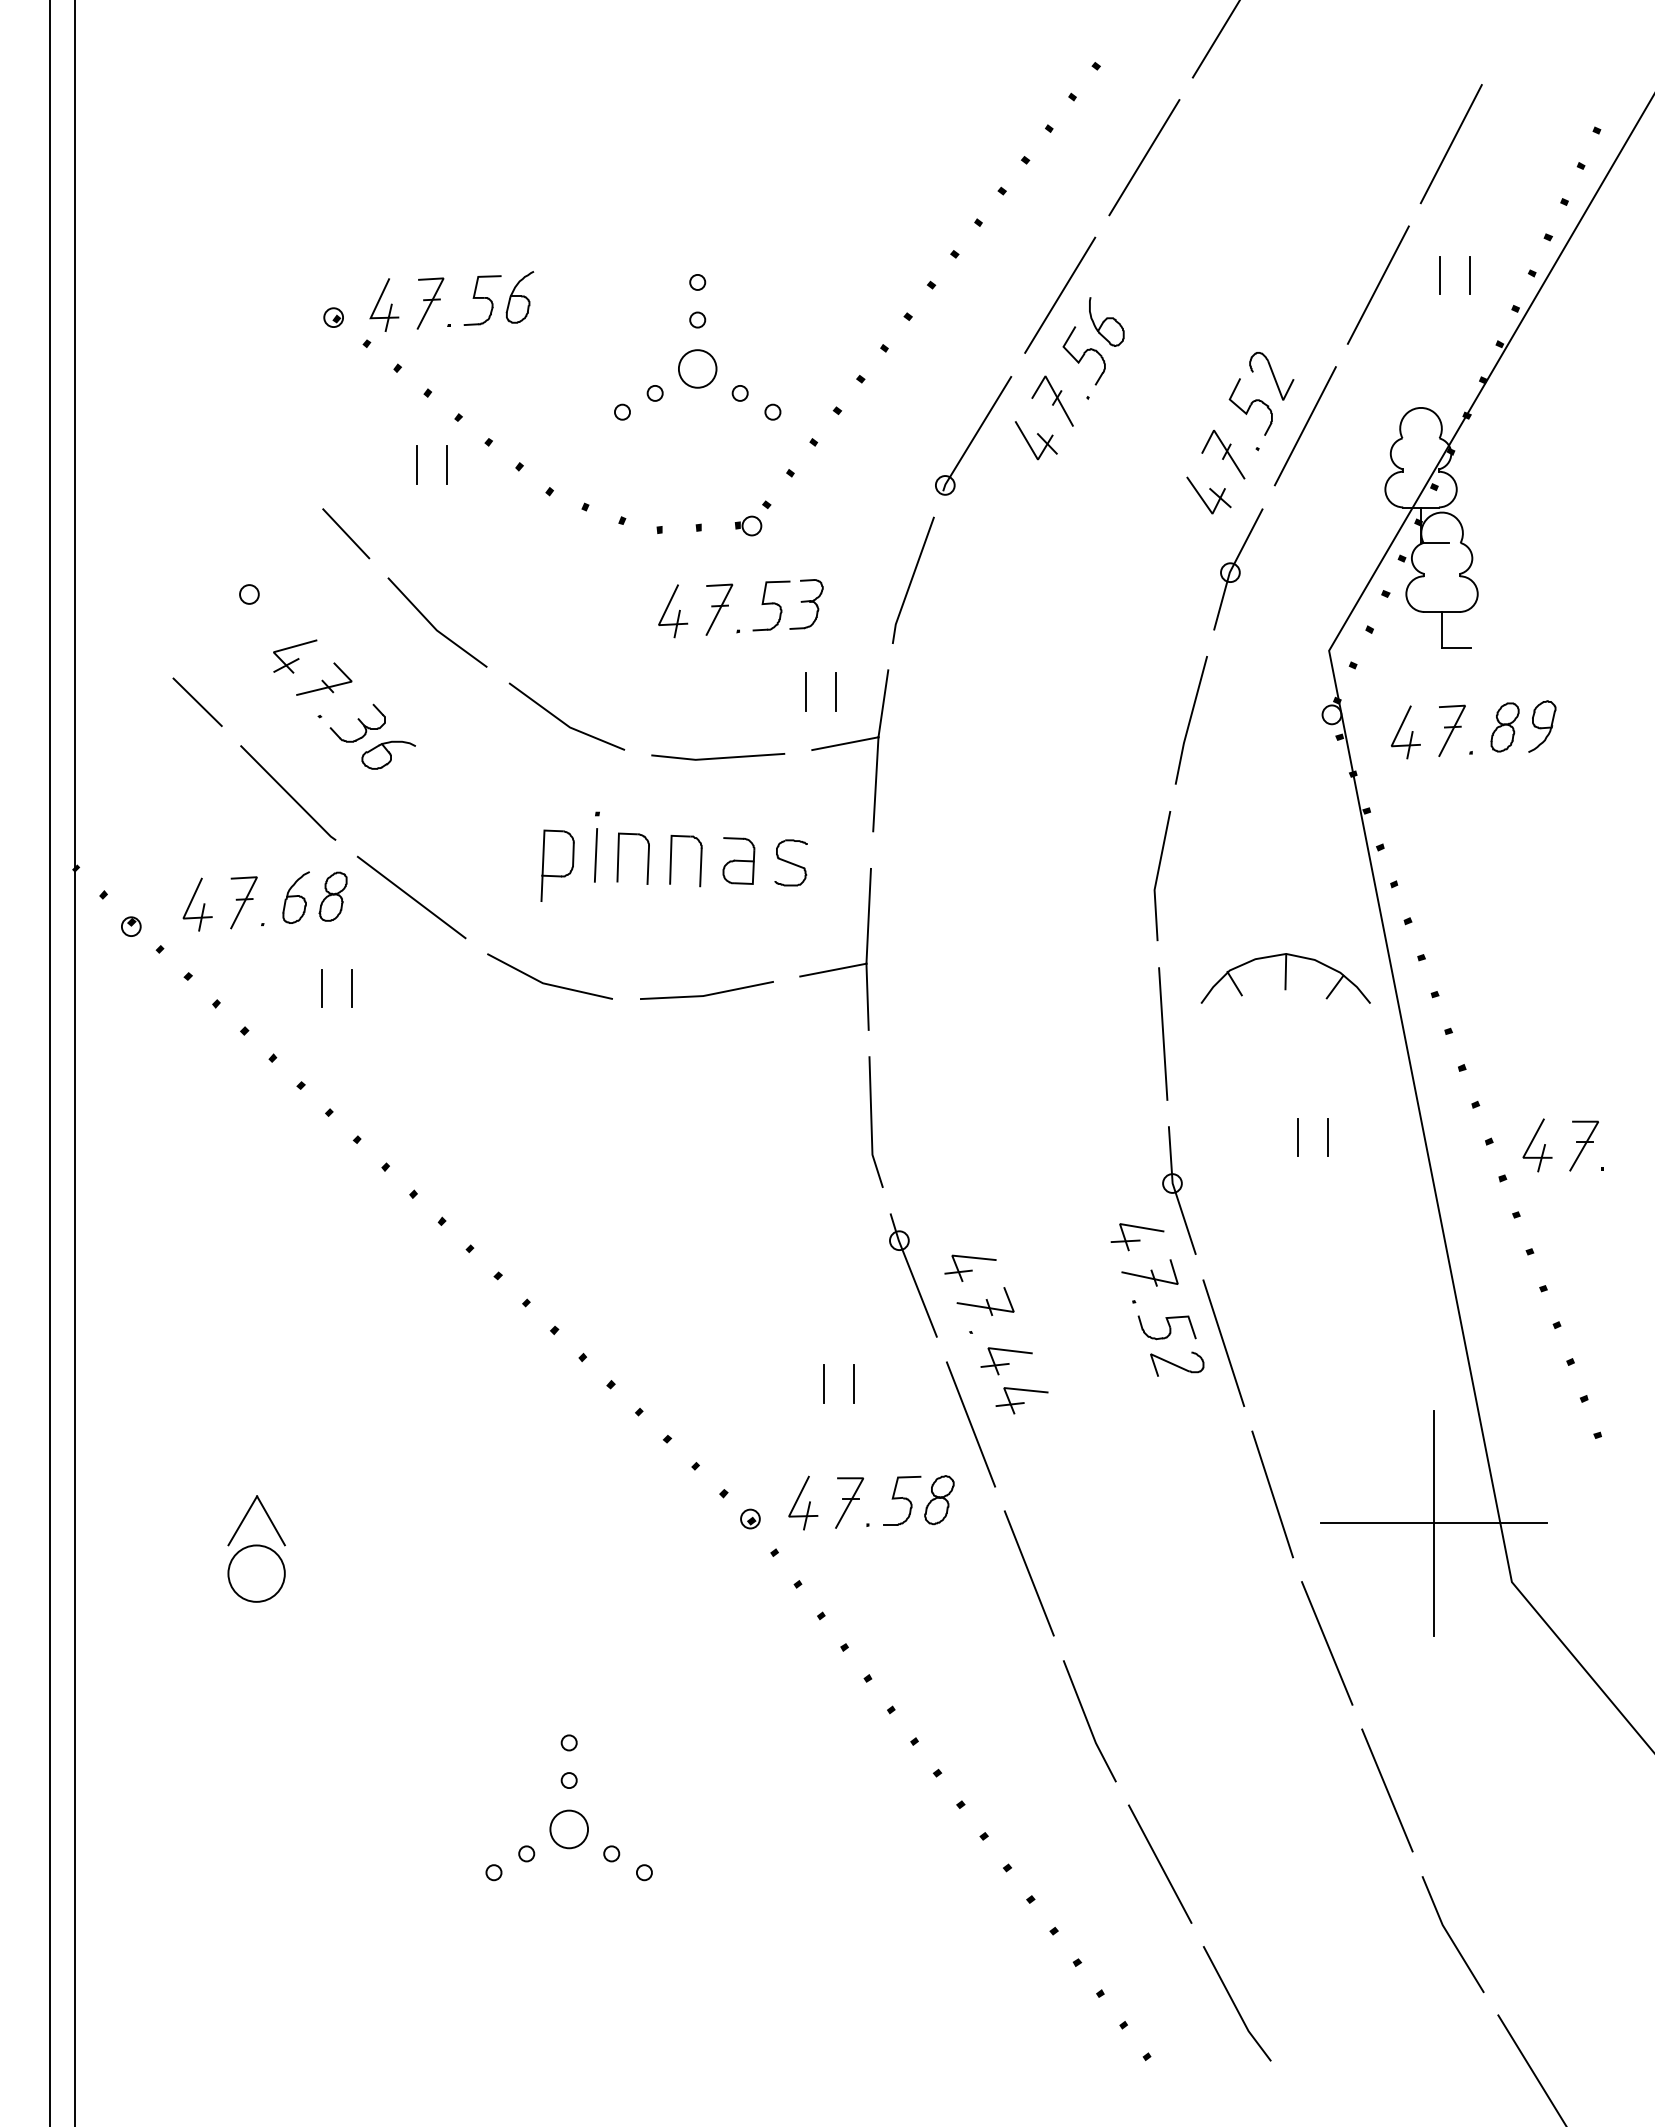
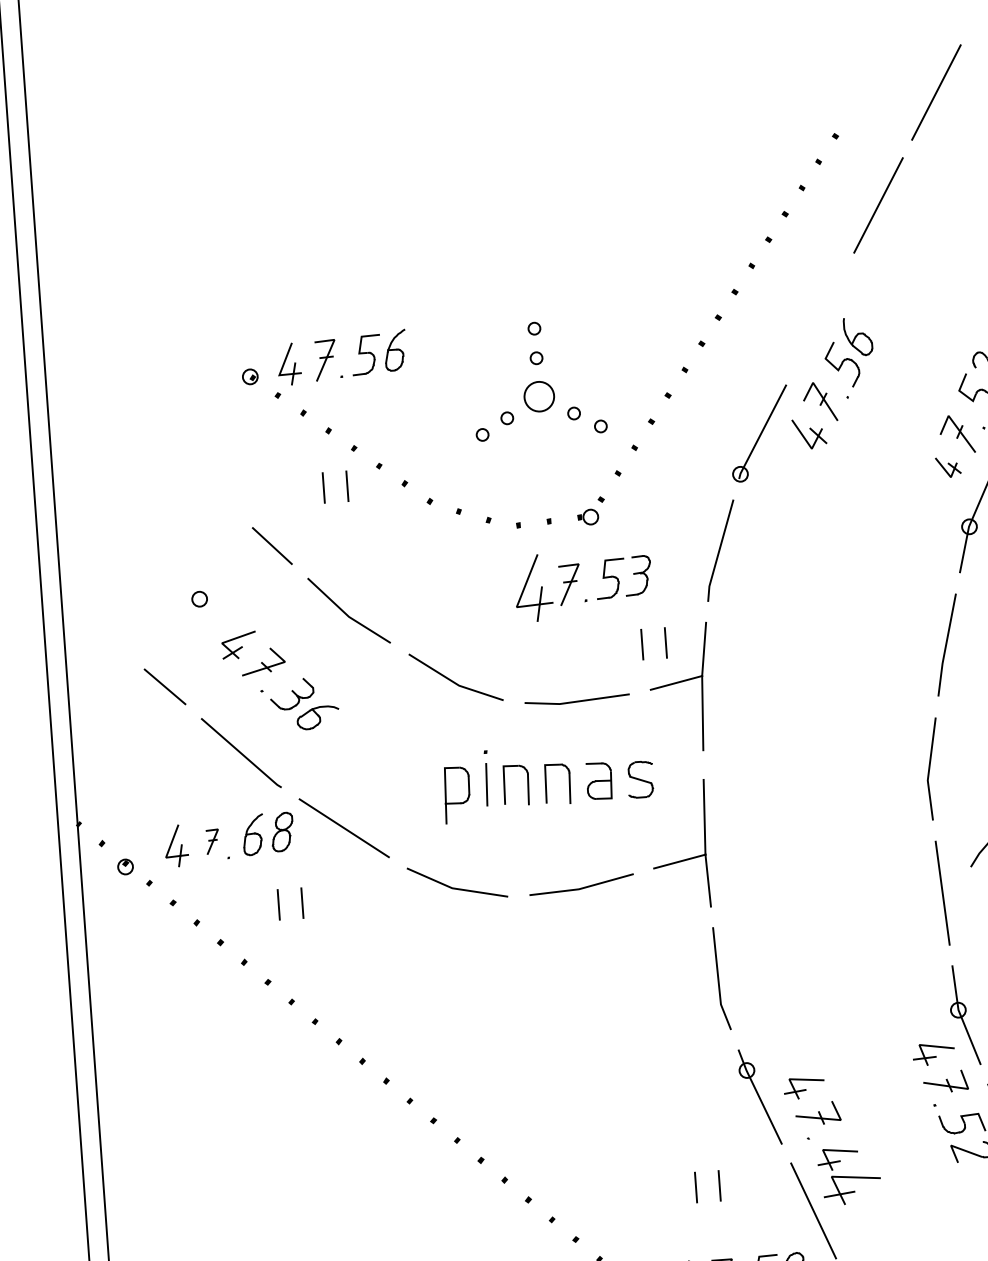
line: (1060, 294) -> (820, 317), removed
part: (1208, 495) -> (947, 467), size x0.7
part: (673, 611) -> (533, 588), size x1.6
part: (243, 902) -> (212, 841), size x0.6
part: (1021, 1400) -> (851, 1189), size x1.4

